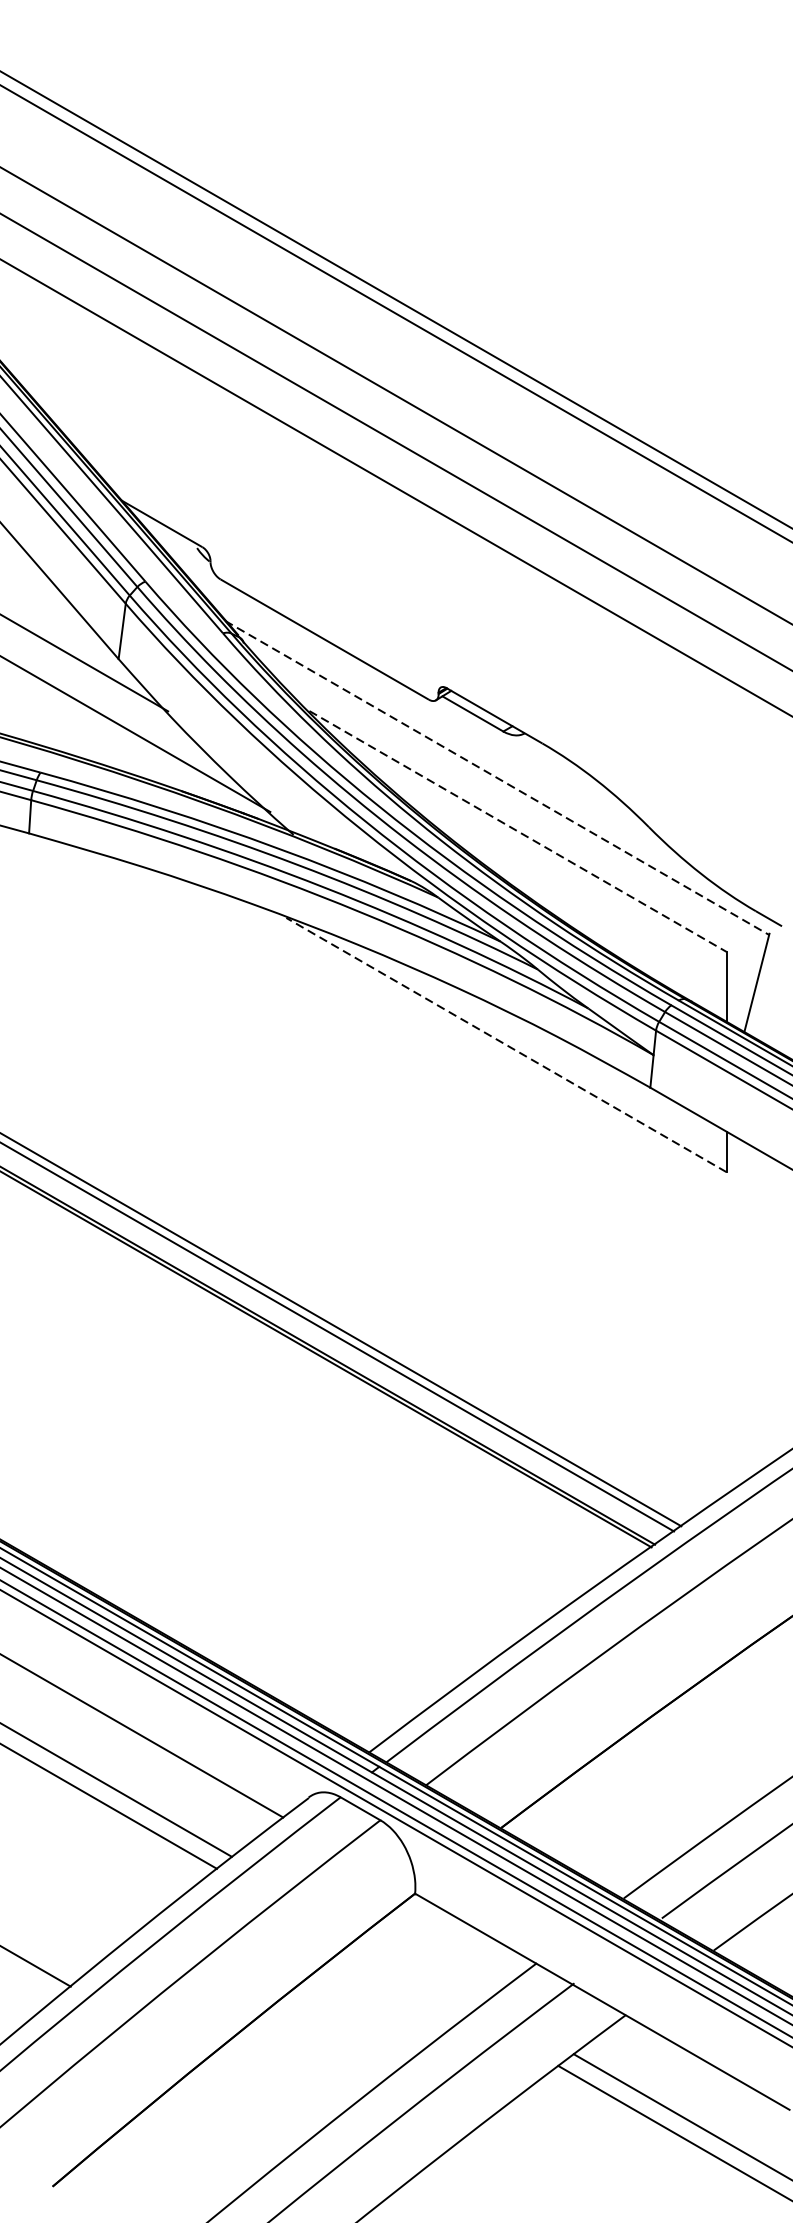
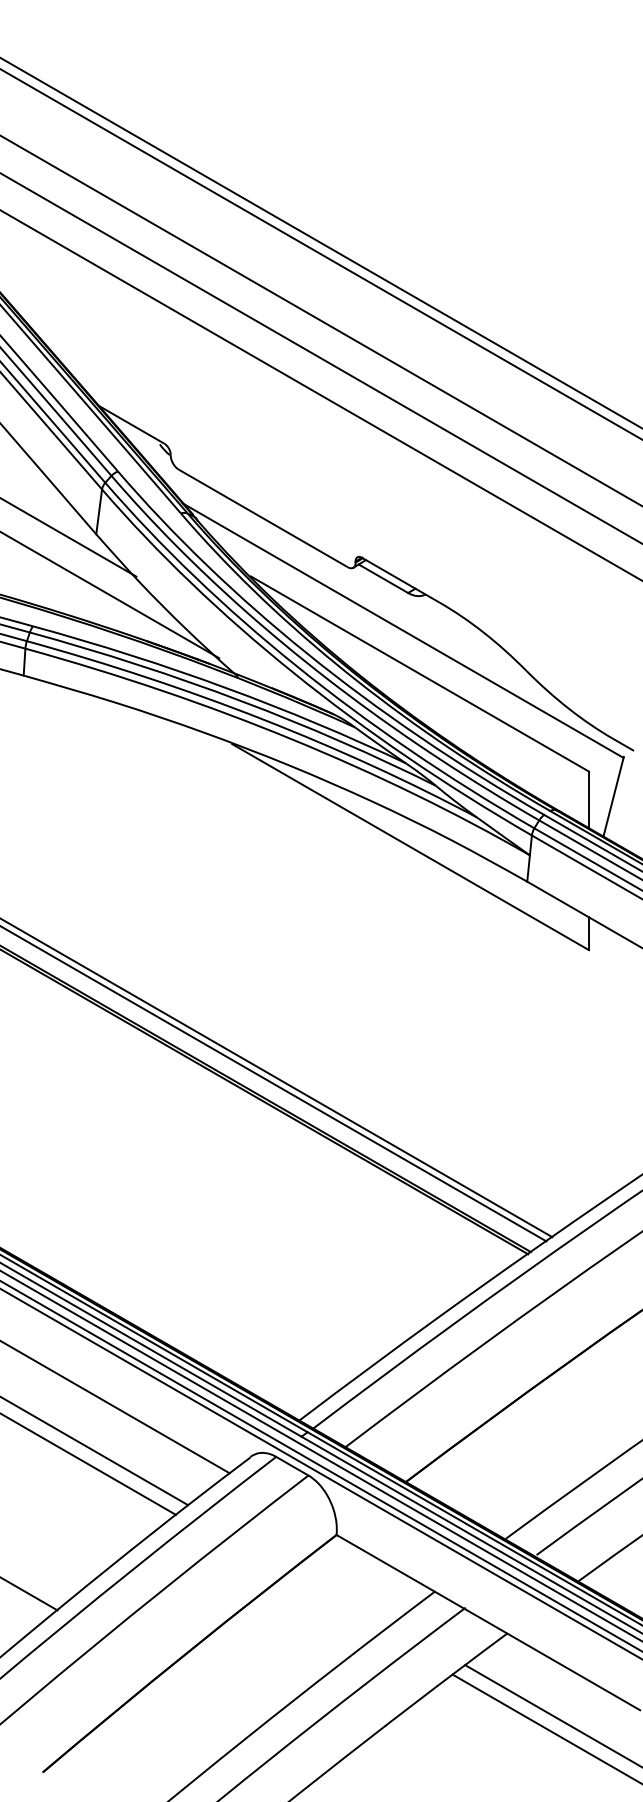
line: (497, 777) -> (403, 630), dashed -> solid
line: (518, 832) -> (420, 674), dashed -> solid
line: (506, 1044) -> (410, 846), dashed -> solid

